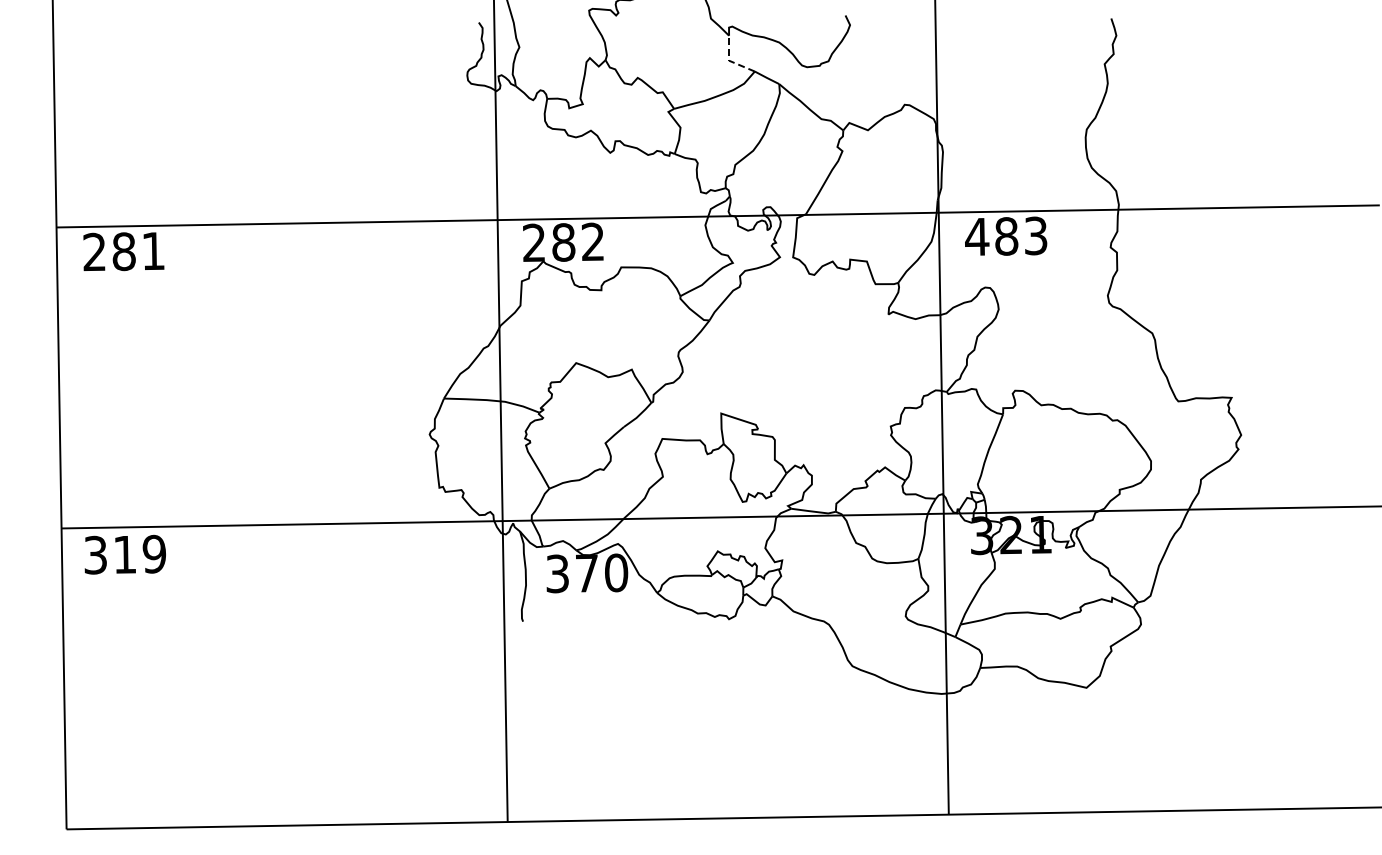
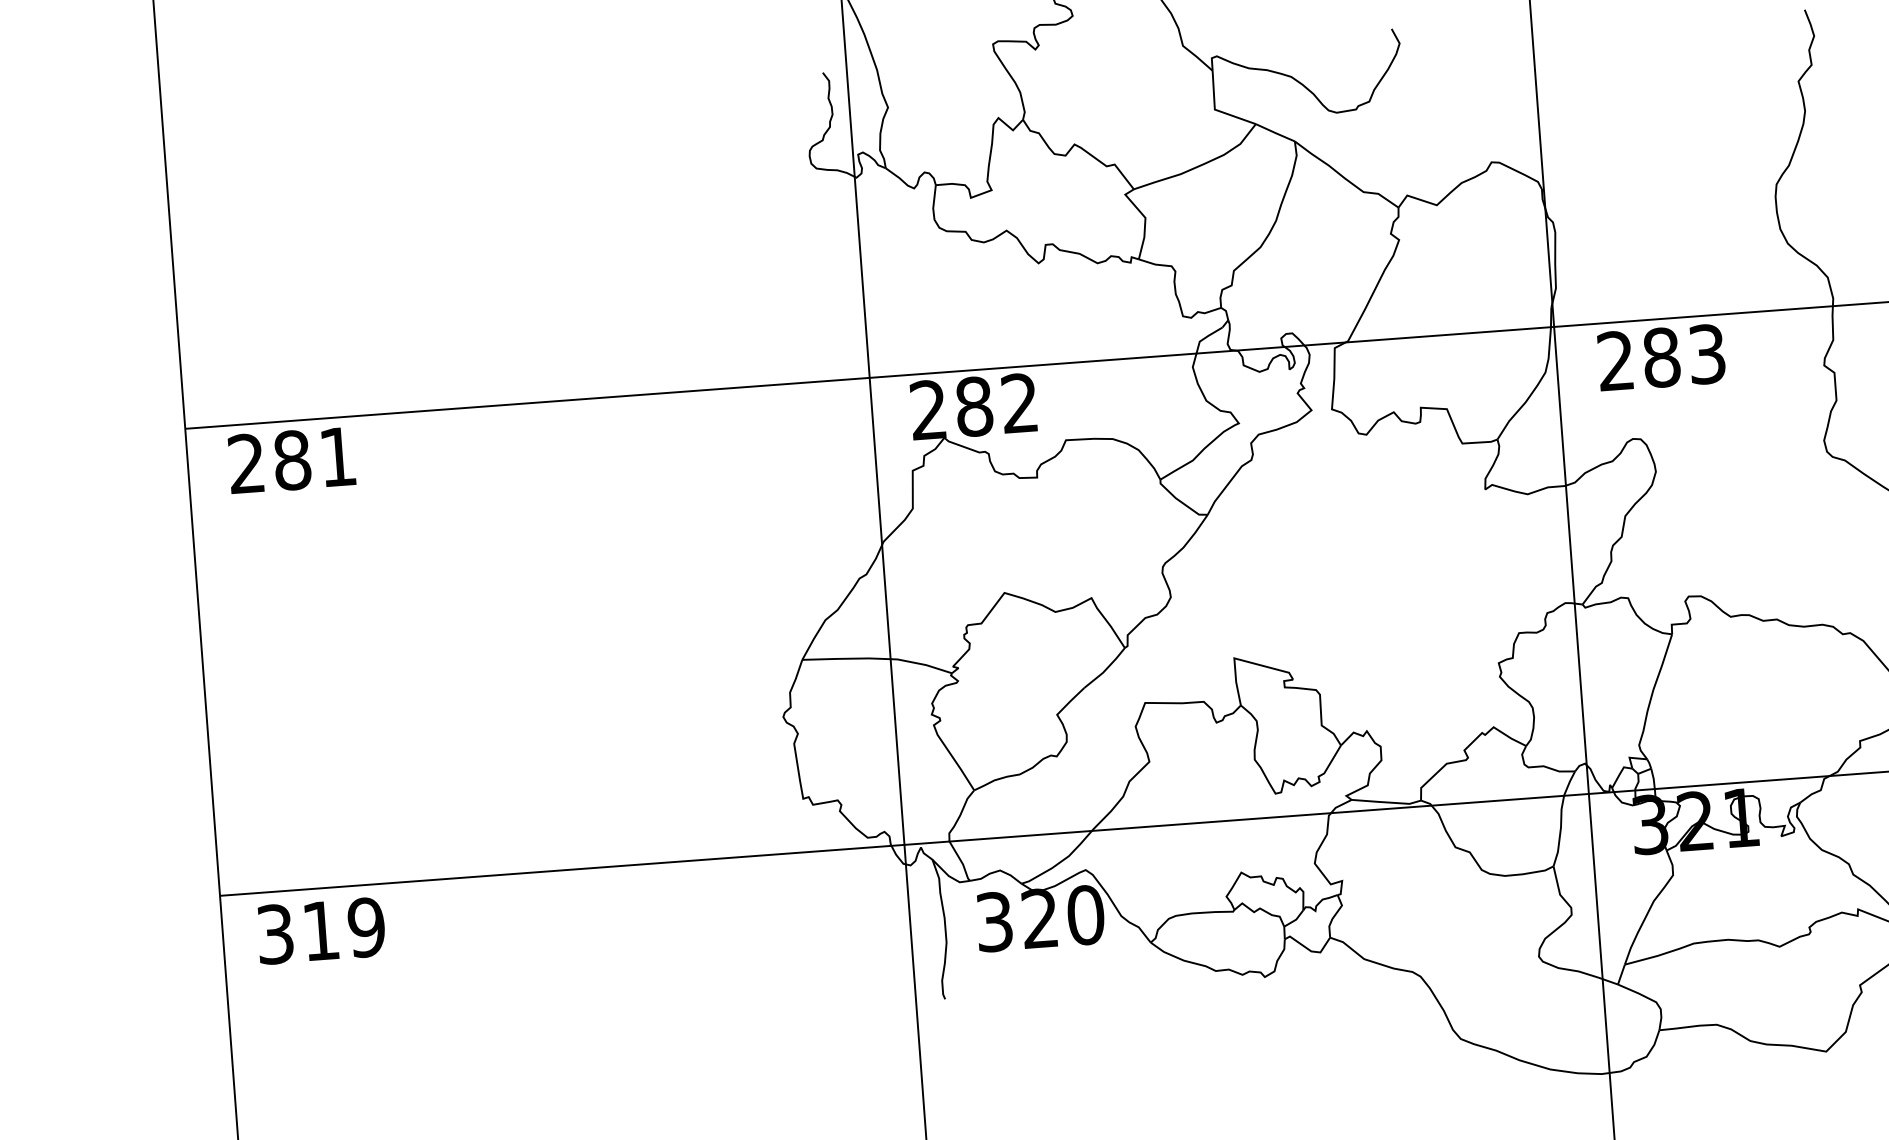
line: (729, 61) -> (1215, 110), dashed -> solid
text: (977, 236) -> (1616, 360), 483 -> 283
text: (586, 573) -> (1039, 918), 370 -> 320

